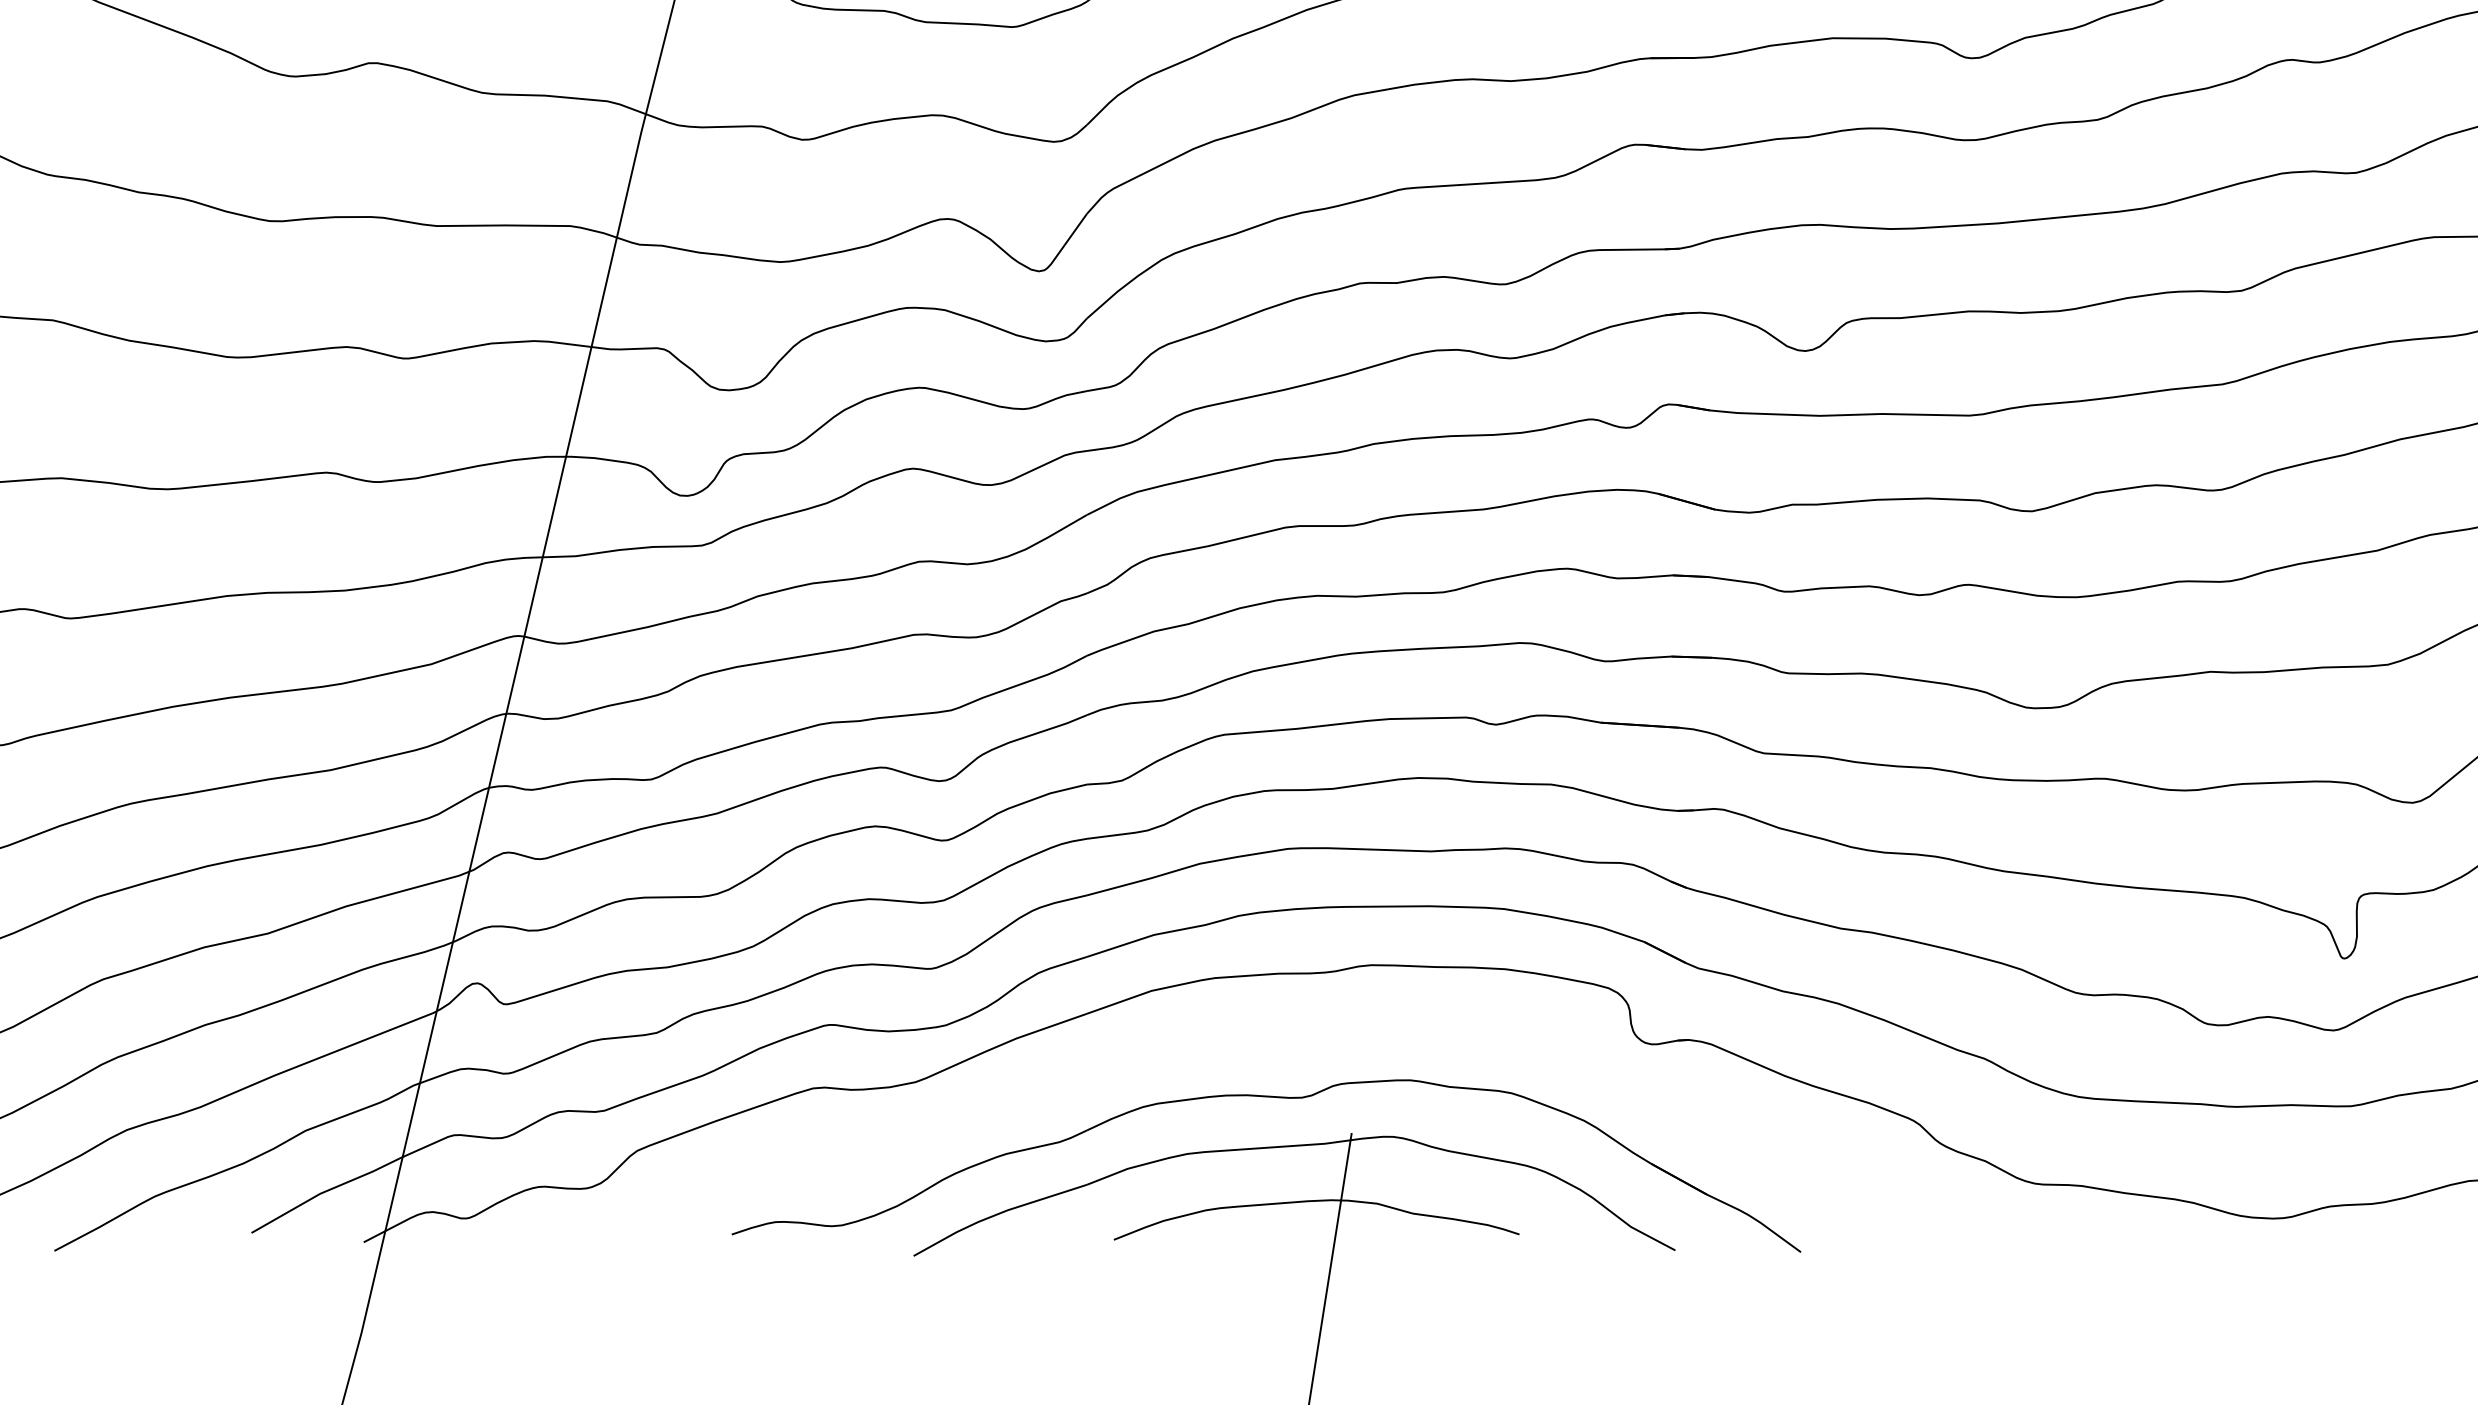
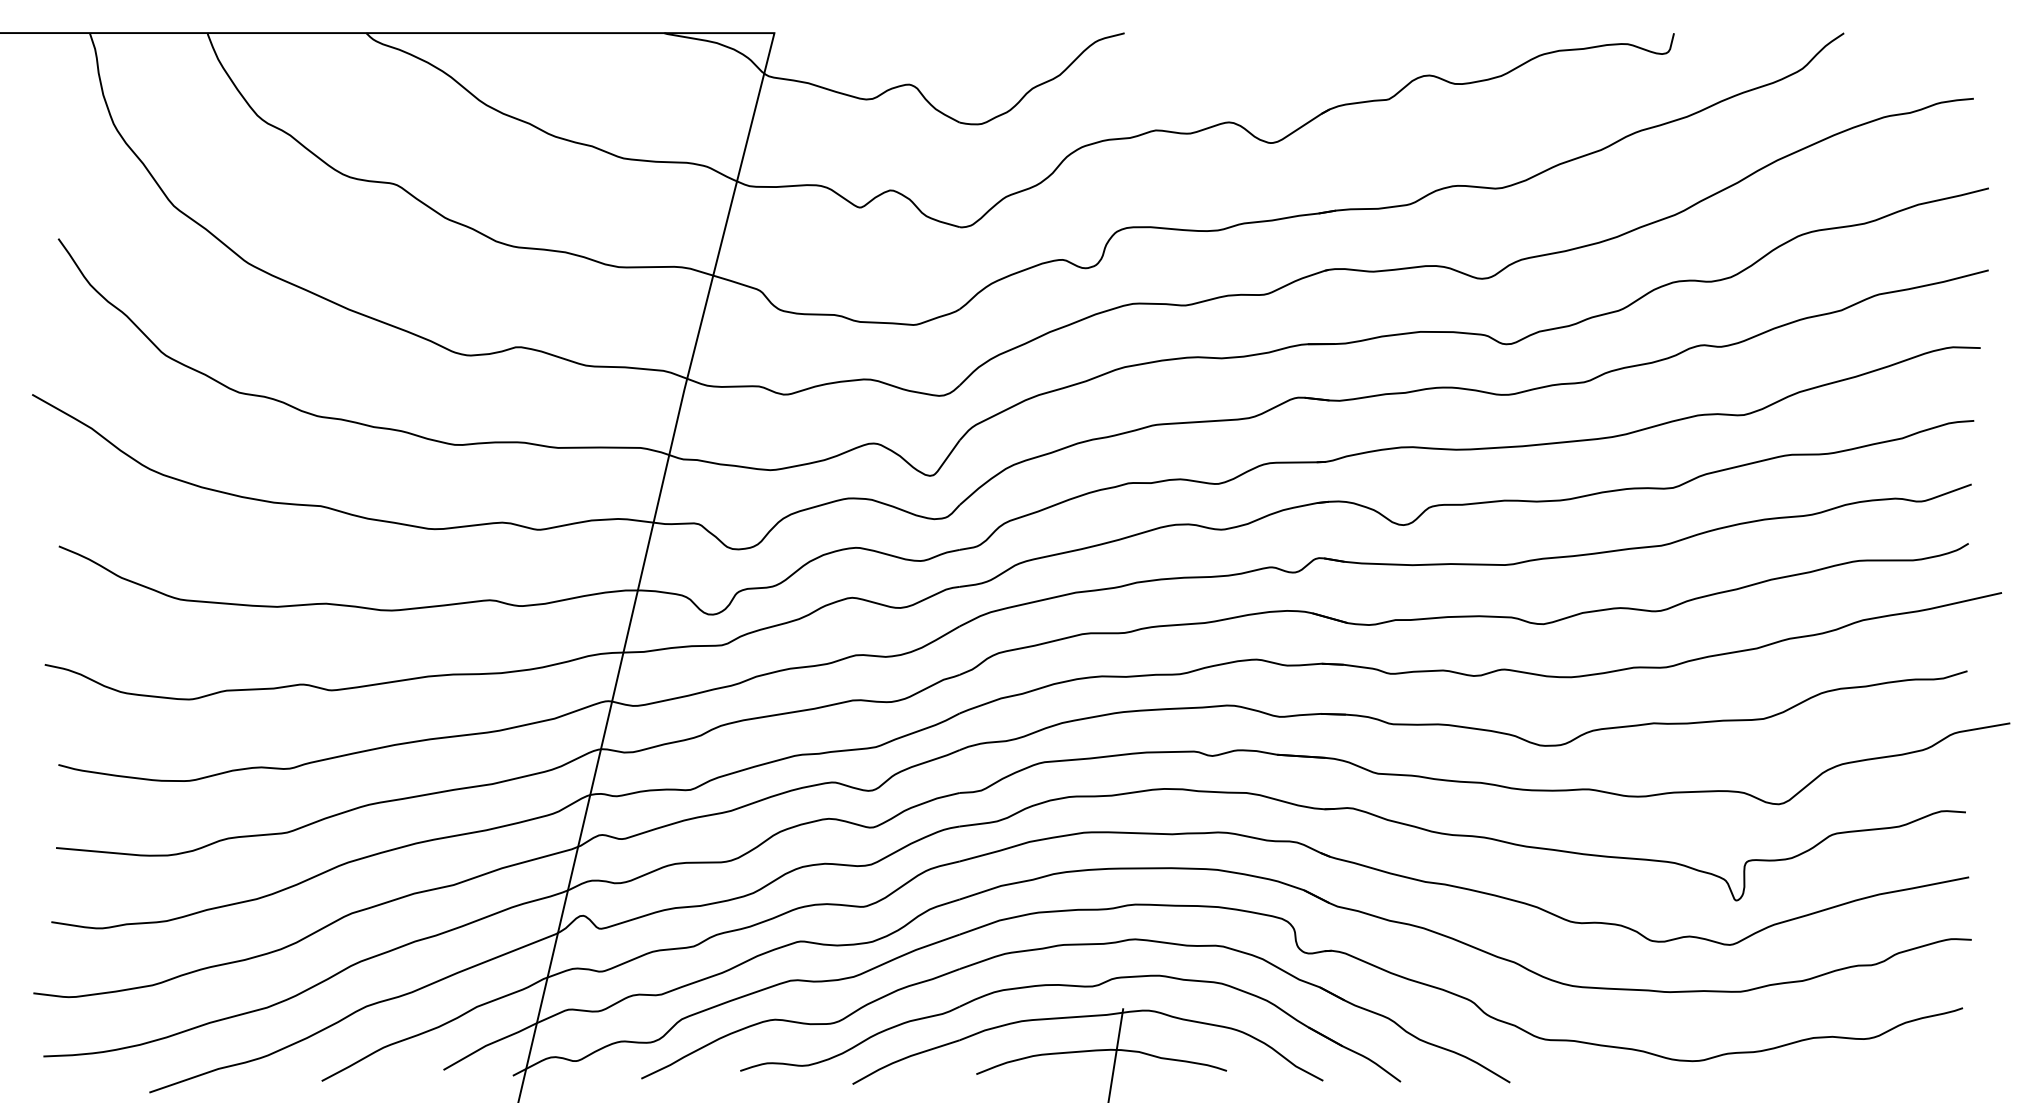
part: (1274, 1031) -> (1075, 945), added

